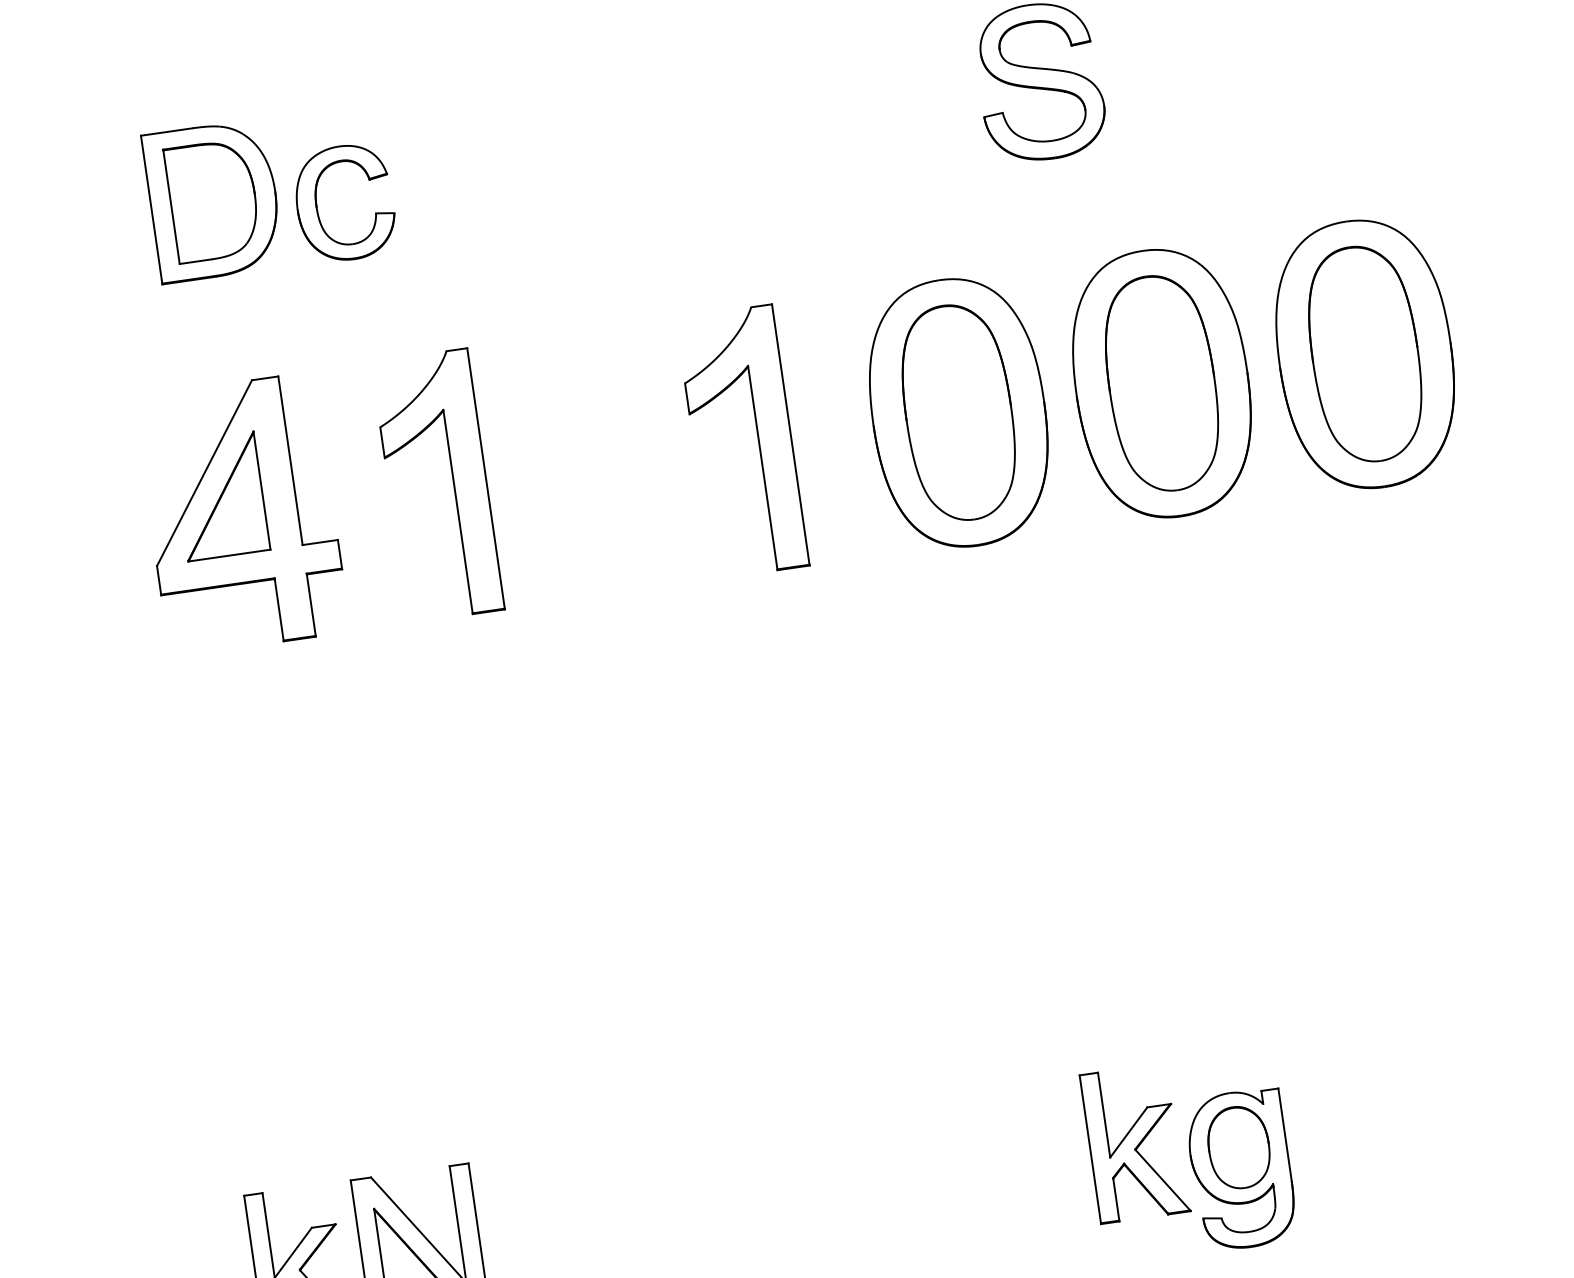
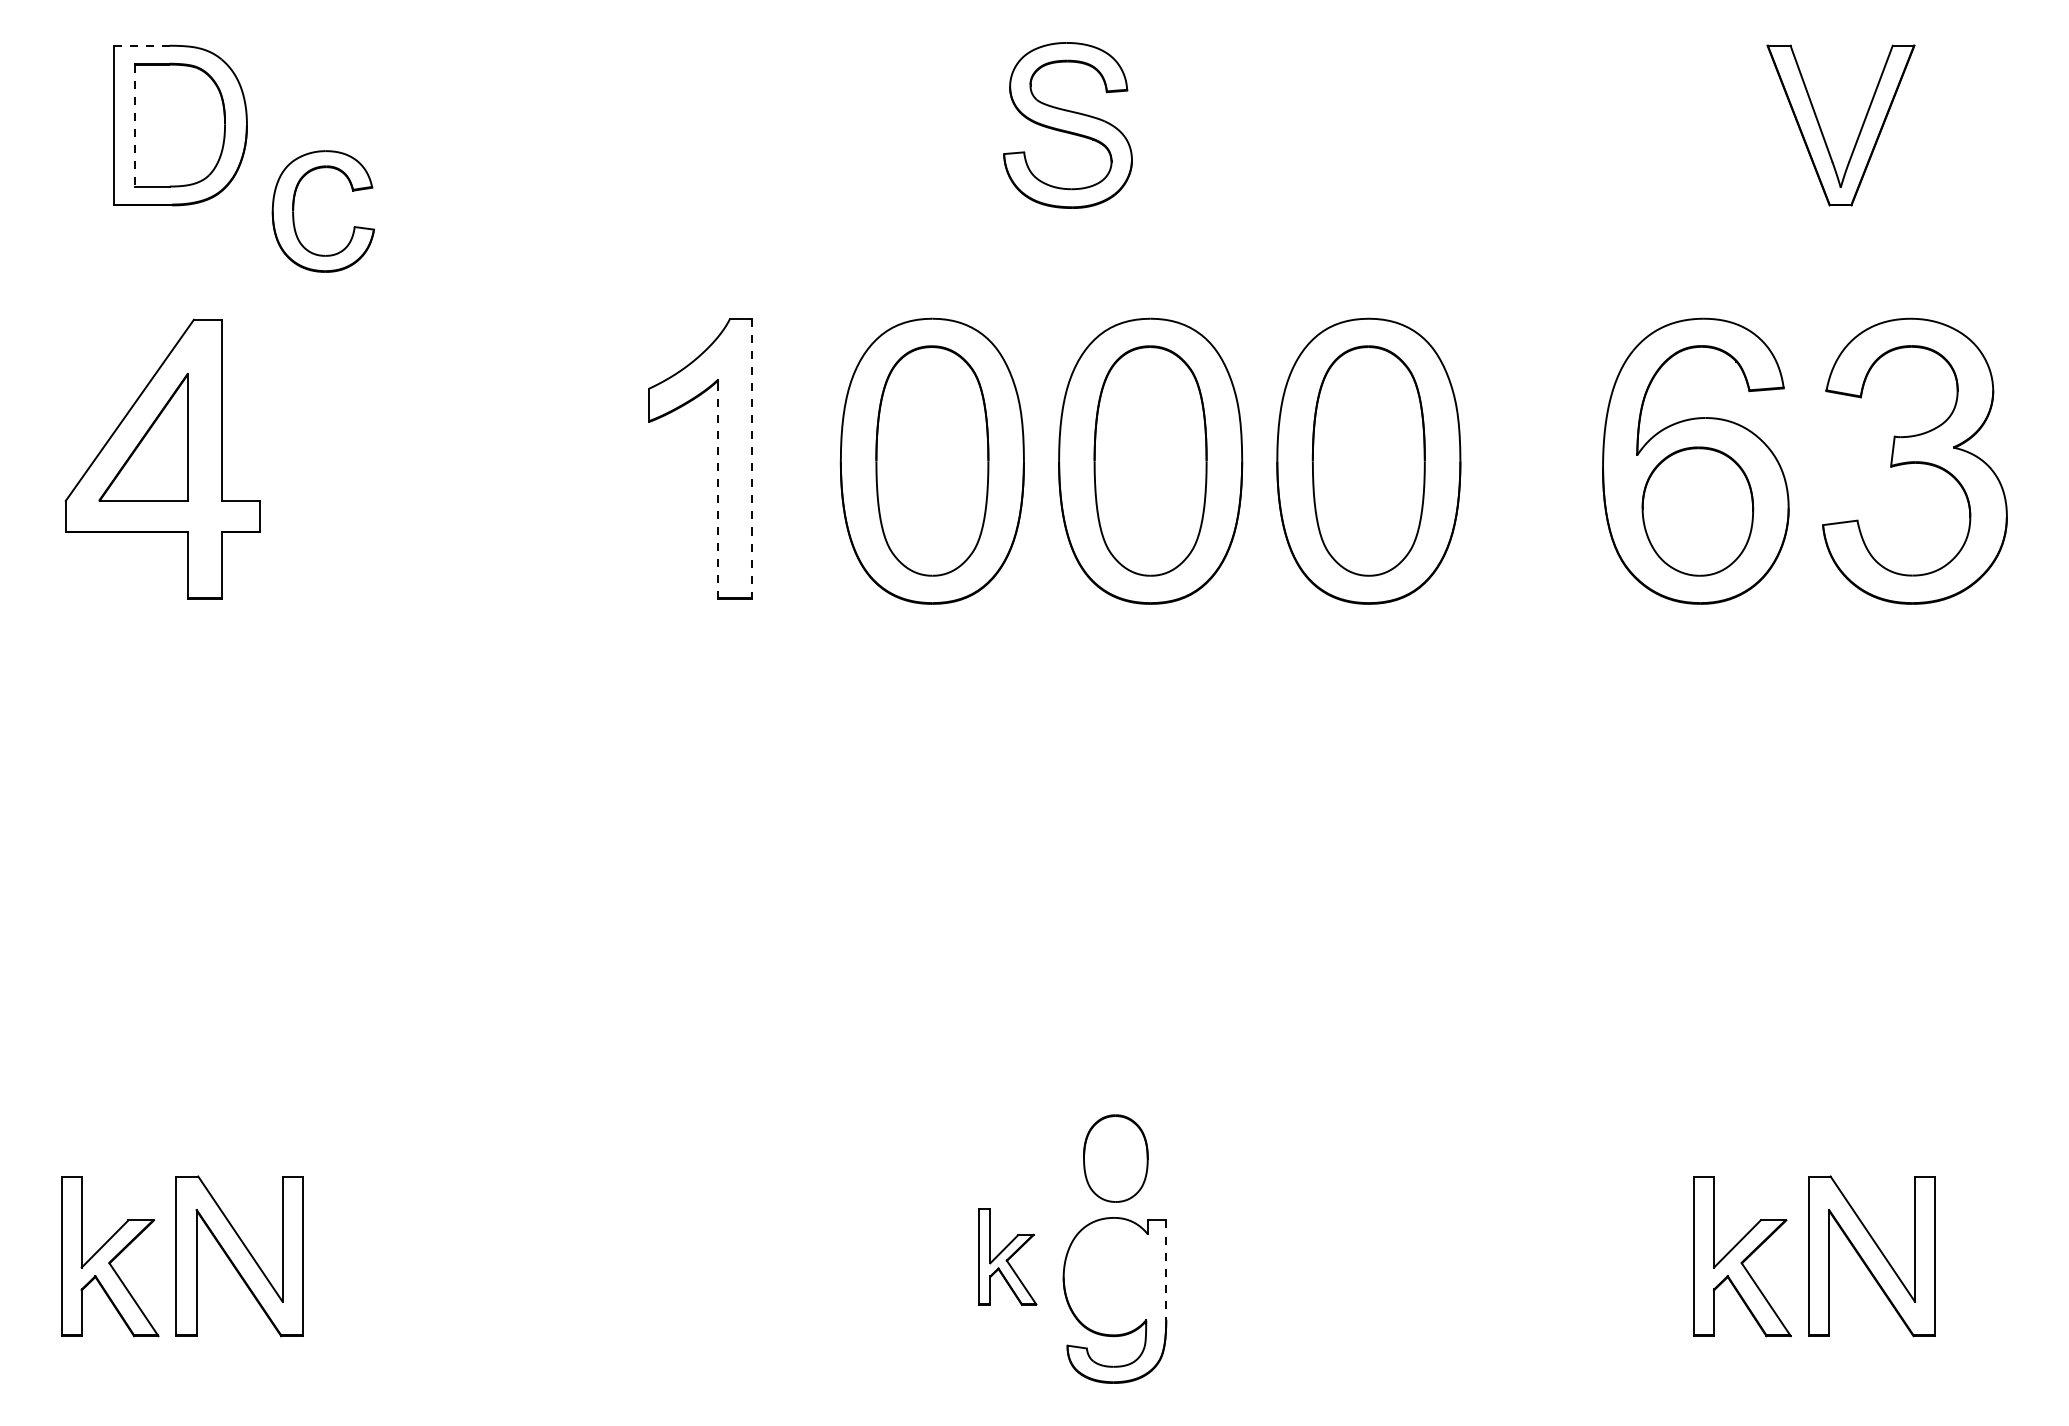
line: (166, 131) -> (141, 45), solid -> dashed
part: (317, 205) -> (294, 209), moved
line: (171, 207) -> (135, 125), solid -> dashed
line: (790, 435) -> (752, 459), solid -> dashed
line: (762, 468) -> (717, 489), solid -> dashed
part: (453, 483) -> (390, 458), removed
line: (1285, 1135) -> (1166, 1270), solid -> dashed
part: (1135, 1143) -> (1007, 1256), size x0.6
part: (1238, 1147) -> (1115, 1158), moved

